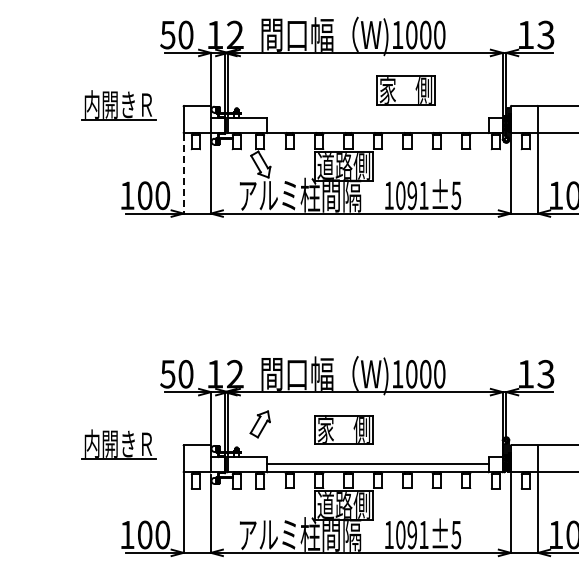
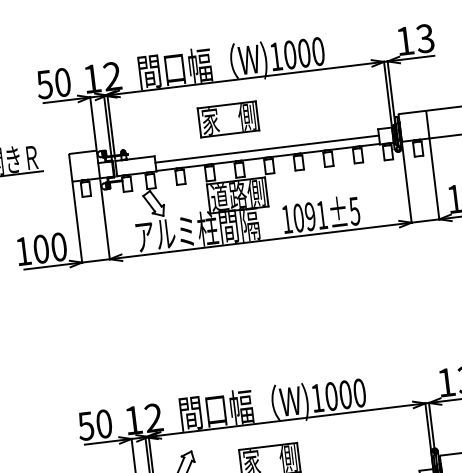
part: (405, 90) -> (228, 119), moved
line: (378, 124) -> (267, 149), added
line: (183, 174) -> (77, 223), dashed -> solid

